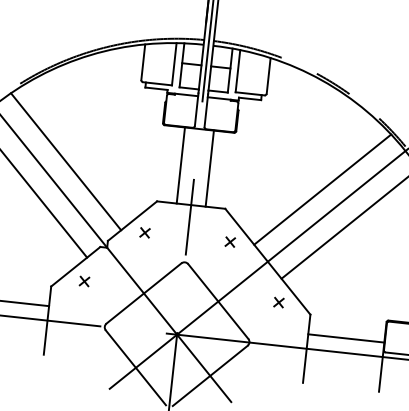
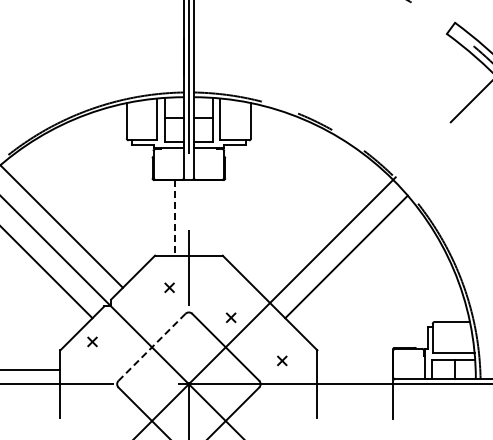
line: (180, 165) -> (174, 217), solid -> dashed
line: (210, 168) -> (203, 217), removed
line: (322, 189) -> (315, 226), removed
part: (144, 232) -> (169, 287), moved
part: (229, 241) -> (230, 317), moved
line: (143, 293) -> (151, 347), solid -> dashed
part: (279, 302) -> (282, 360), moved
line: (345, 338) -> (354, 369), removed

